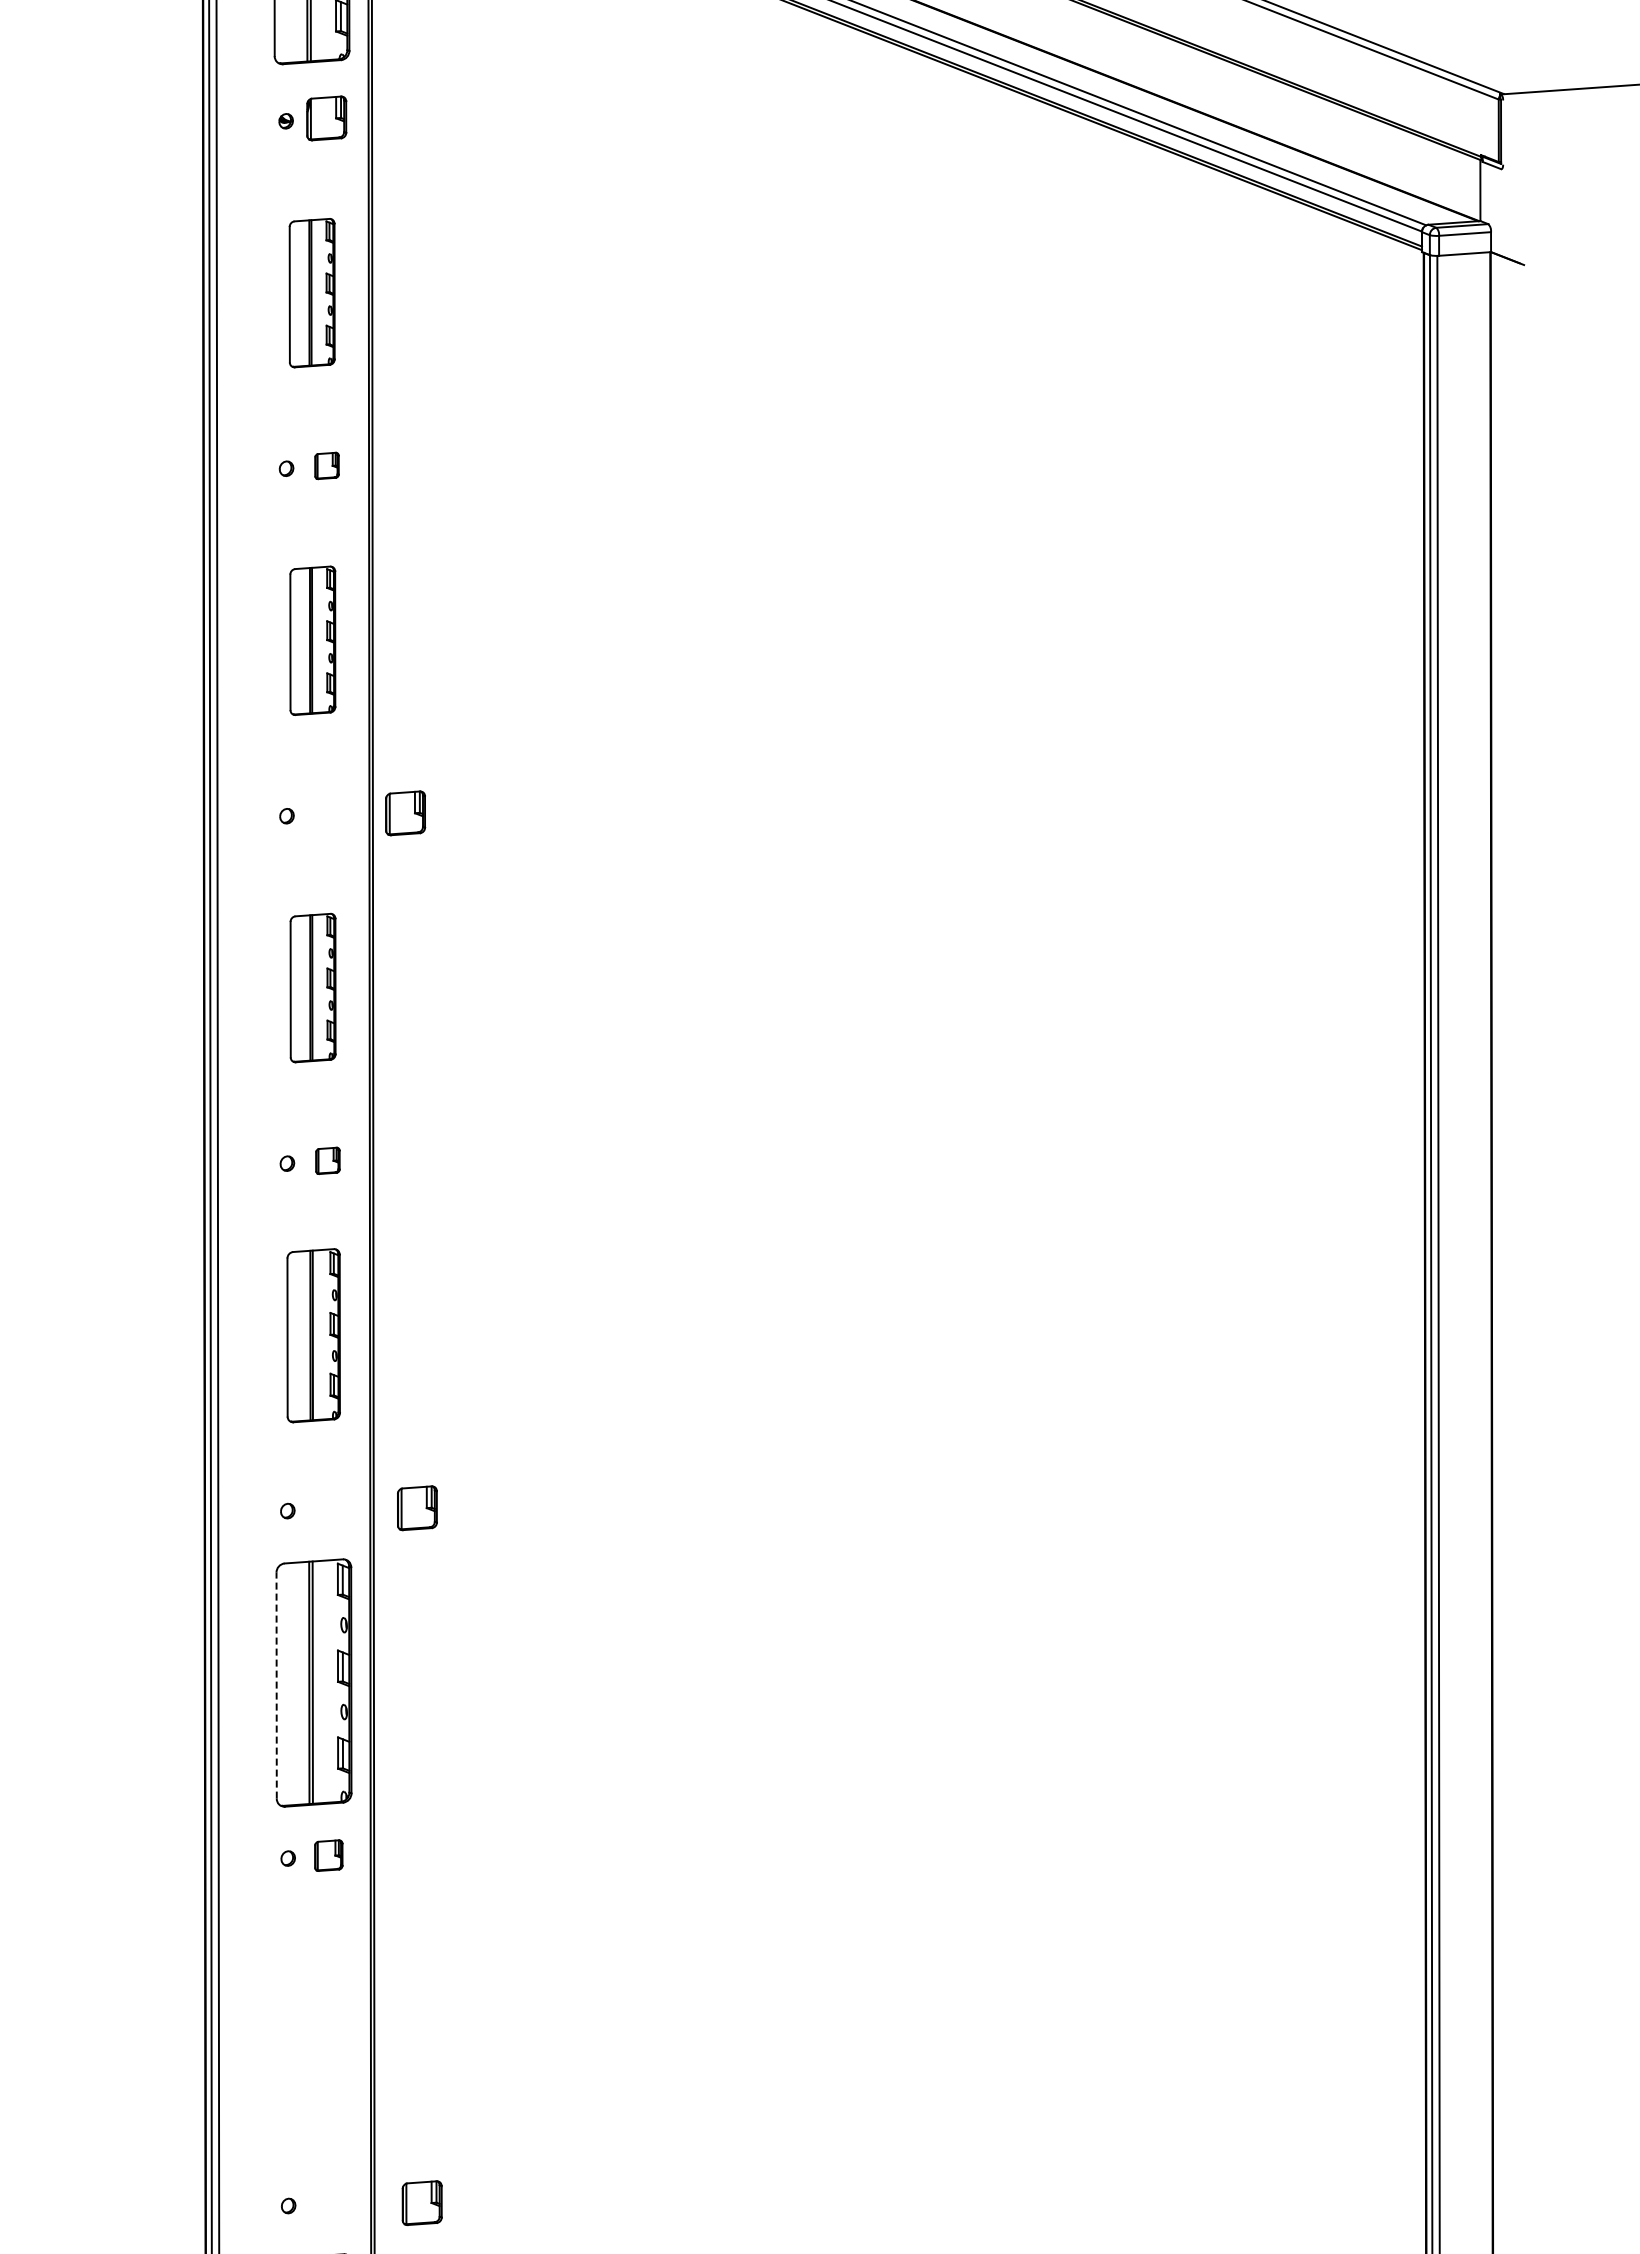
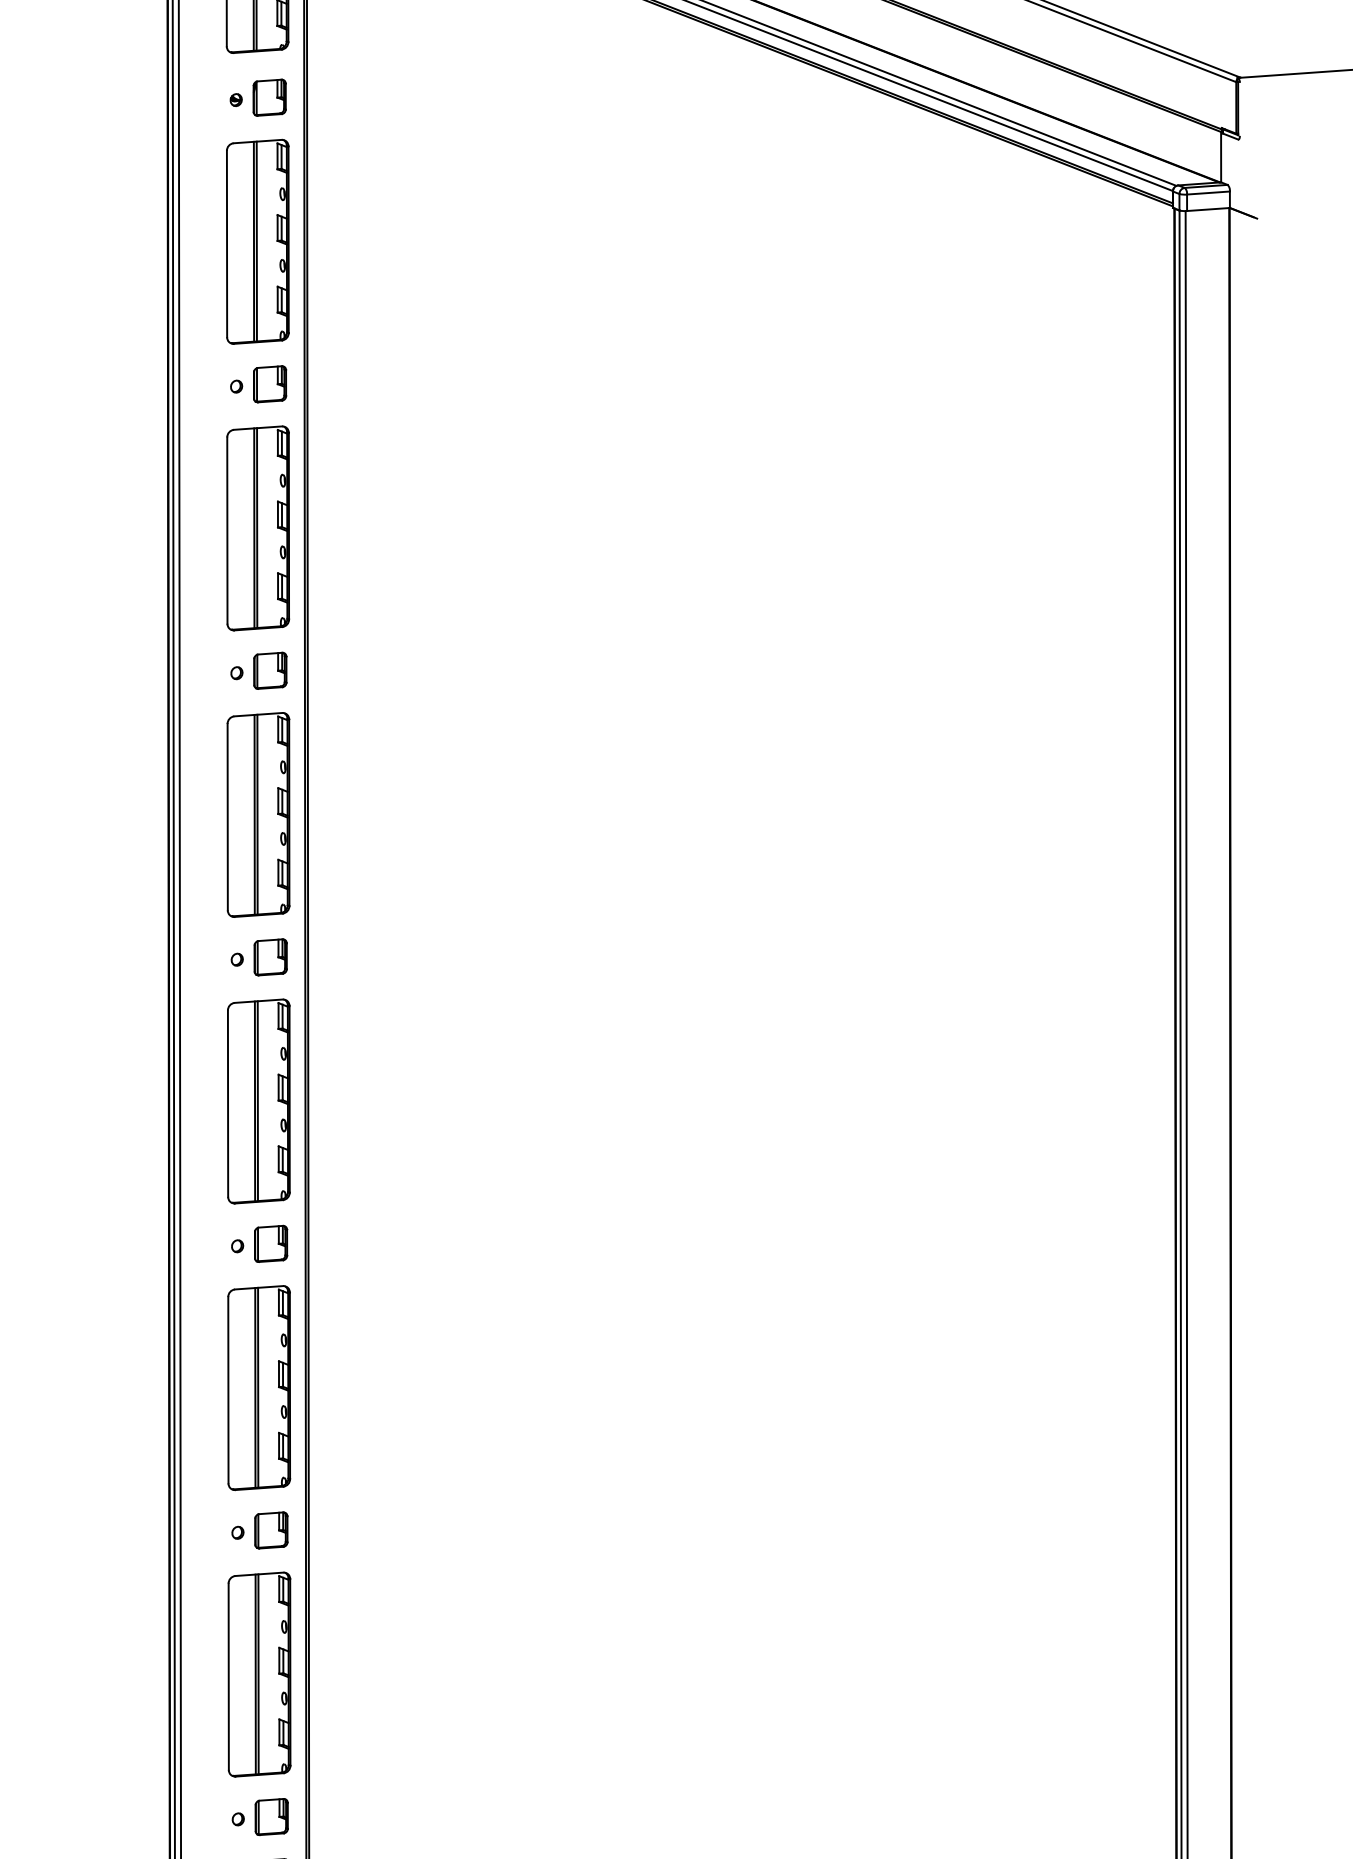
part: (311, 292) -> (257, 241), size x1.67
part: (326, 465) -> (269, 383), size x1.67
part: (312, 640) -> (257, 528), size x1.67
part: (405, 813) -> (270, 670), moved
part: (312, 987) -> (257, 814), size x1.67
part: (327, 1160) -> (270, 957), size x1.67
part: (313, 1335) -> (258, 1101), size x1.43
part: (417, 1508) -> (271, 1244), moved
line: (276, 1685) -> (228, 1390), dashed -> solid
part: (328, 1855) -> (271, 1530), size x1.43
part: (314, 2030) -> (259, 1674), added
part: (421, 2202) -> (271, 1816), moved

